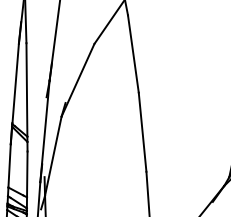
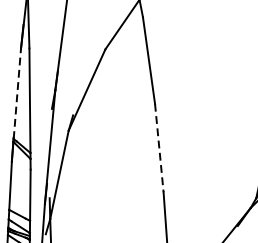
line: (15, 83) -> (17, 93), solid -> dashed
line: (142, 132) -> (159, 148), solid -> dashed

